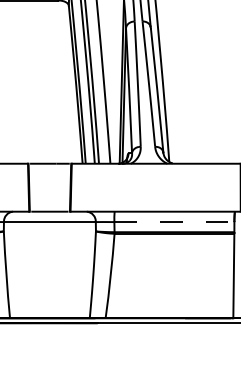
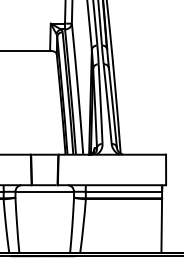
line: (175, 221) -> (124, 191), dashed -> solid

